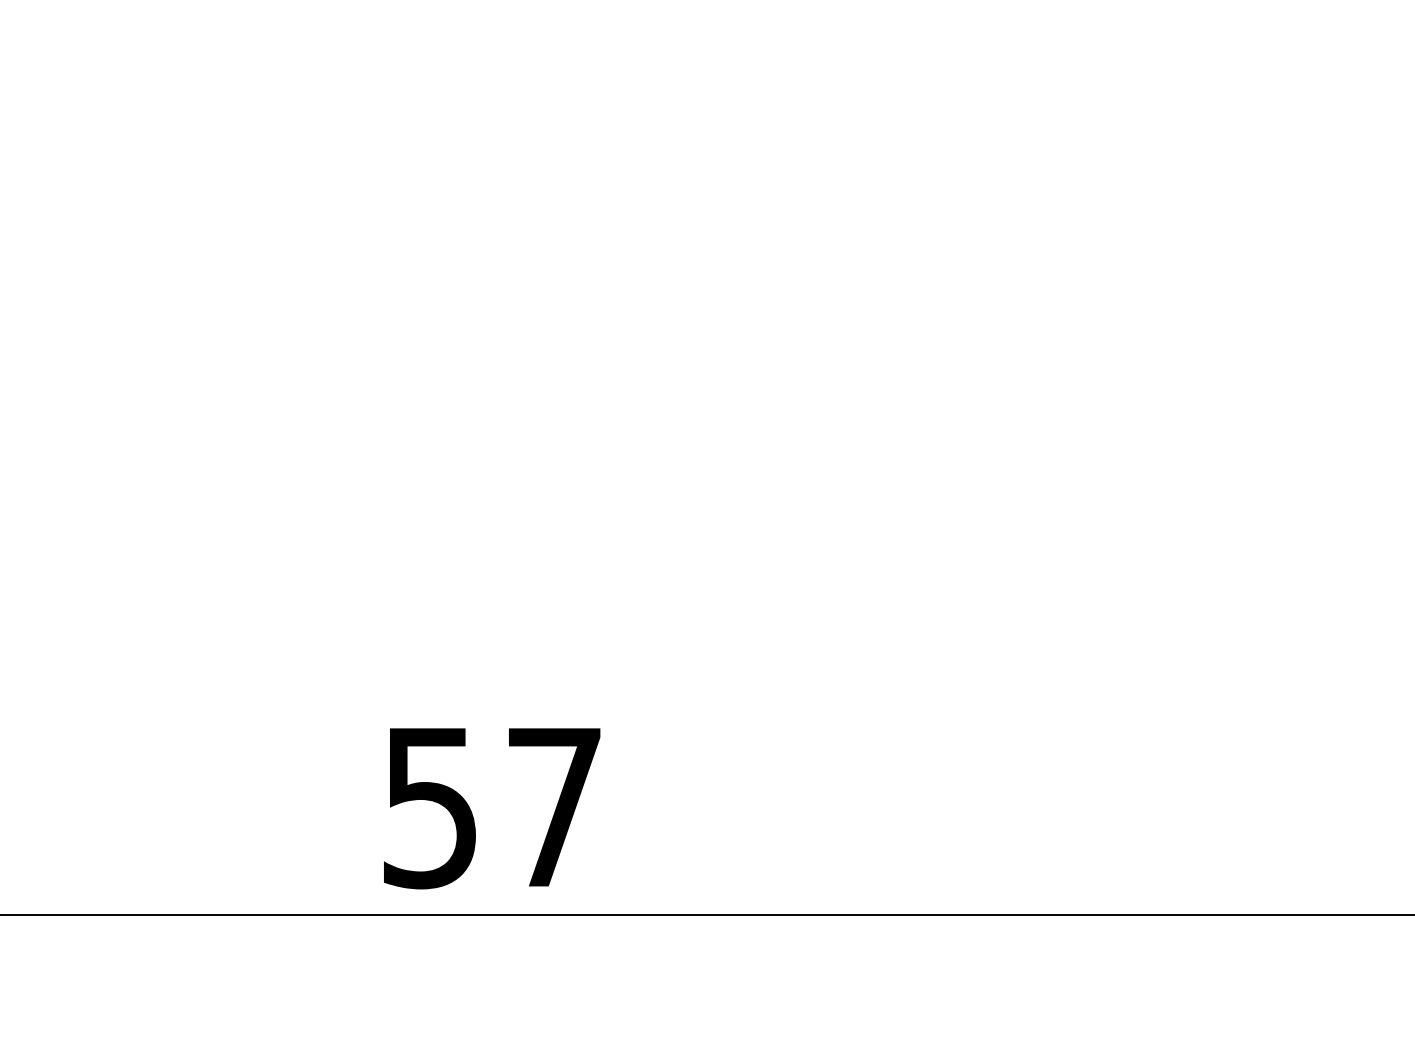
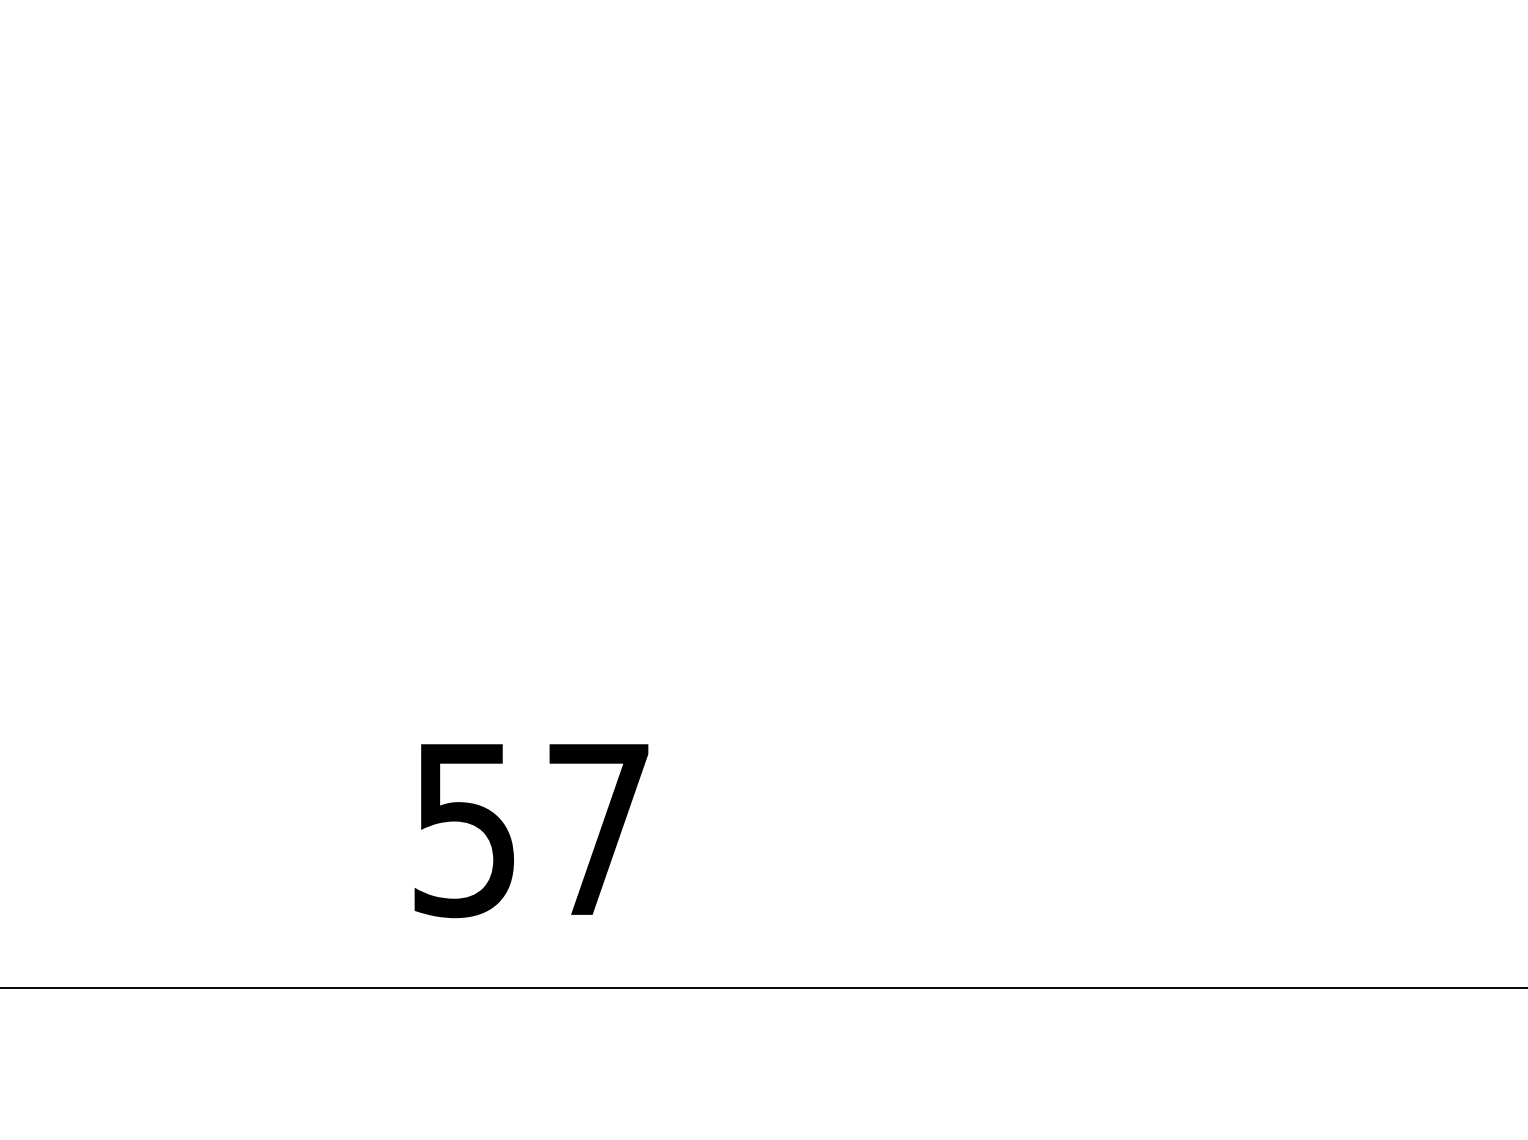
text: (492, 808) -> (531, 830), moved

